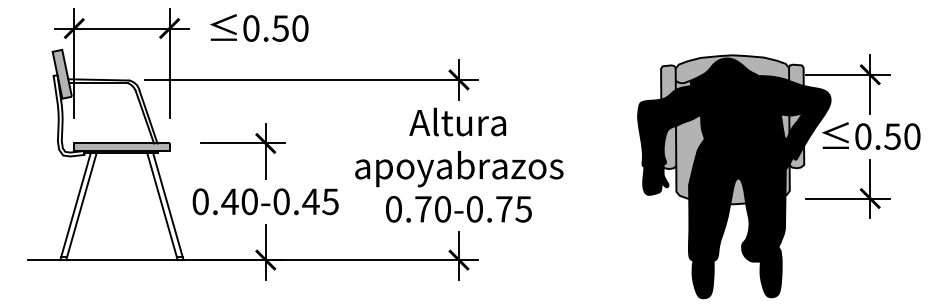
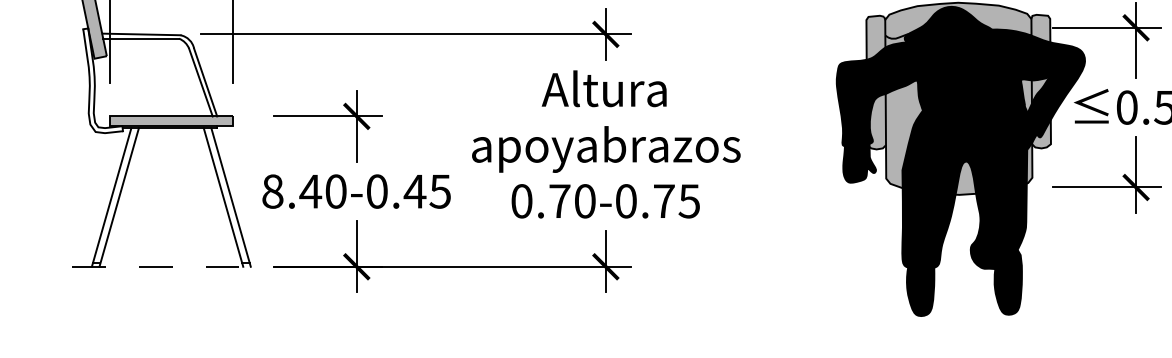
text: (200, 201) -> (272, 191), 0.40-0.45 -> 8.40-0.45
line: (127, 260) -> (178, 267), solid -> dashed

